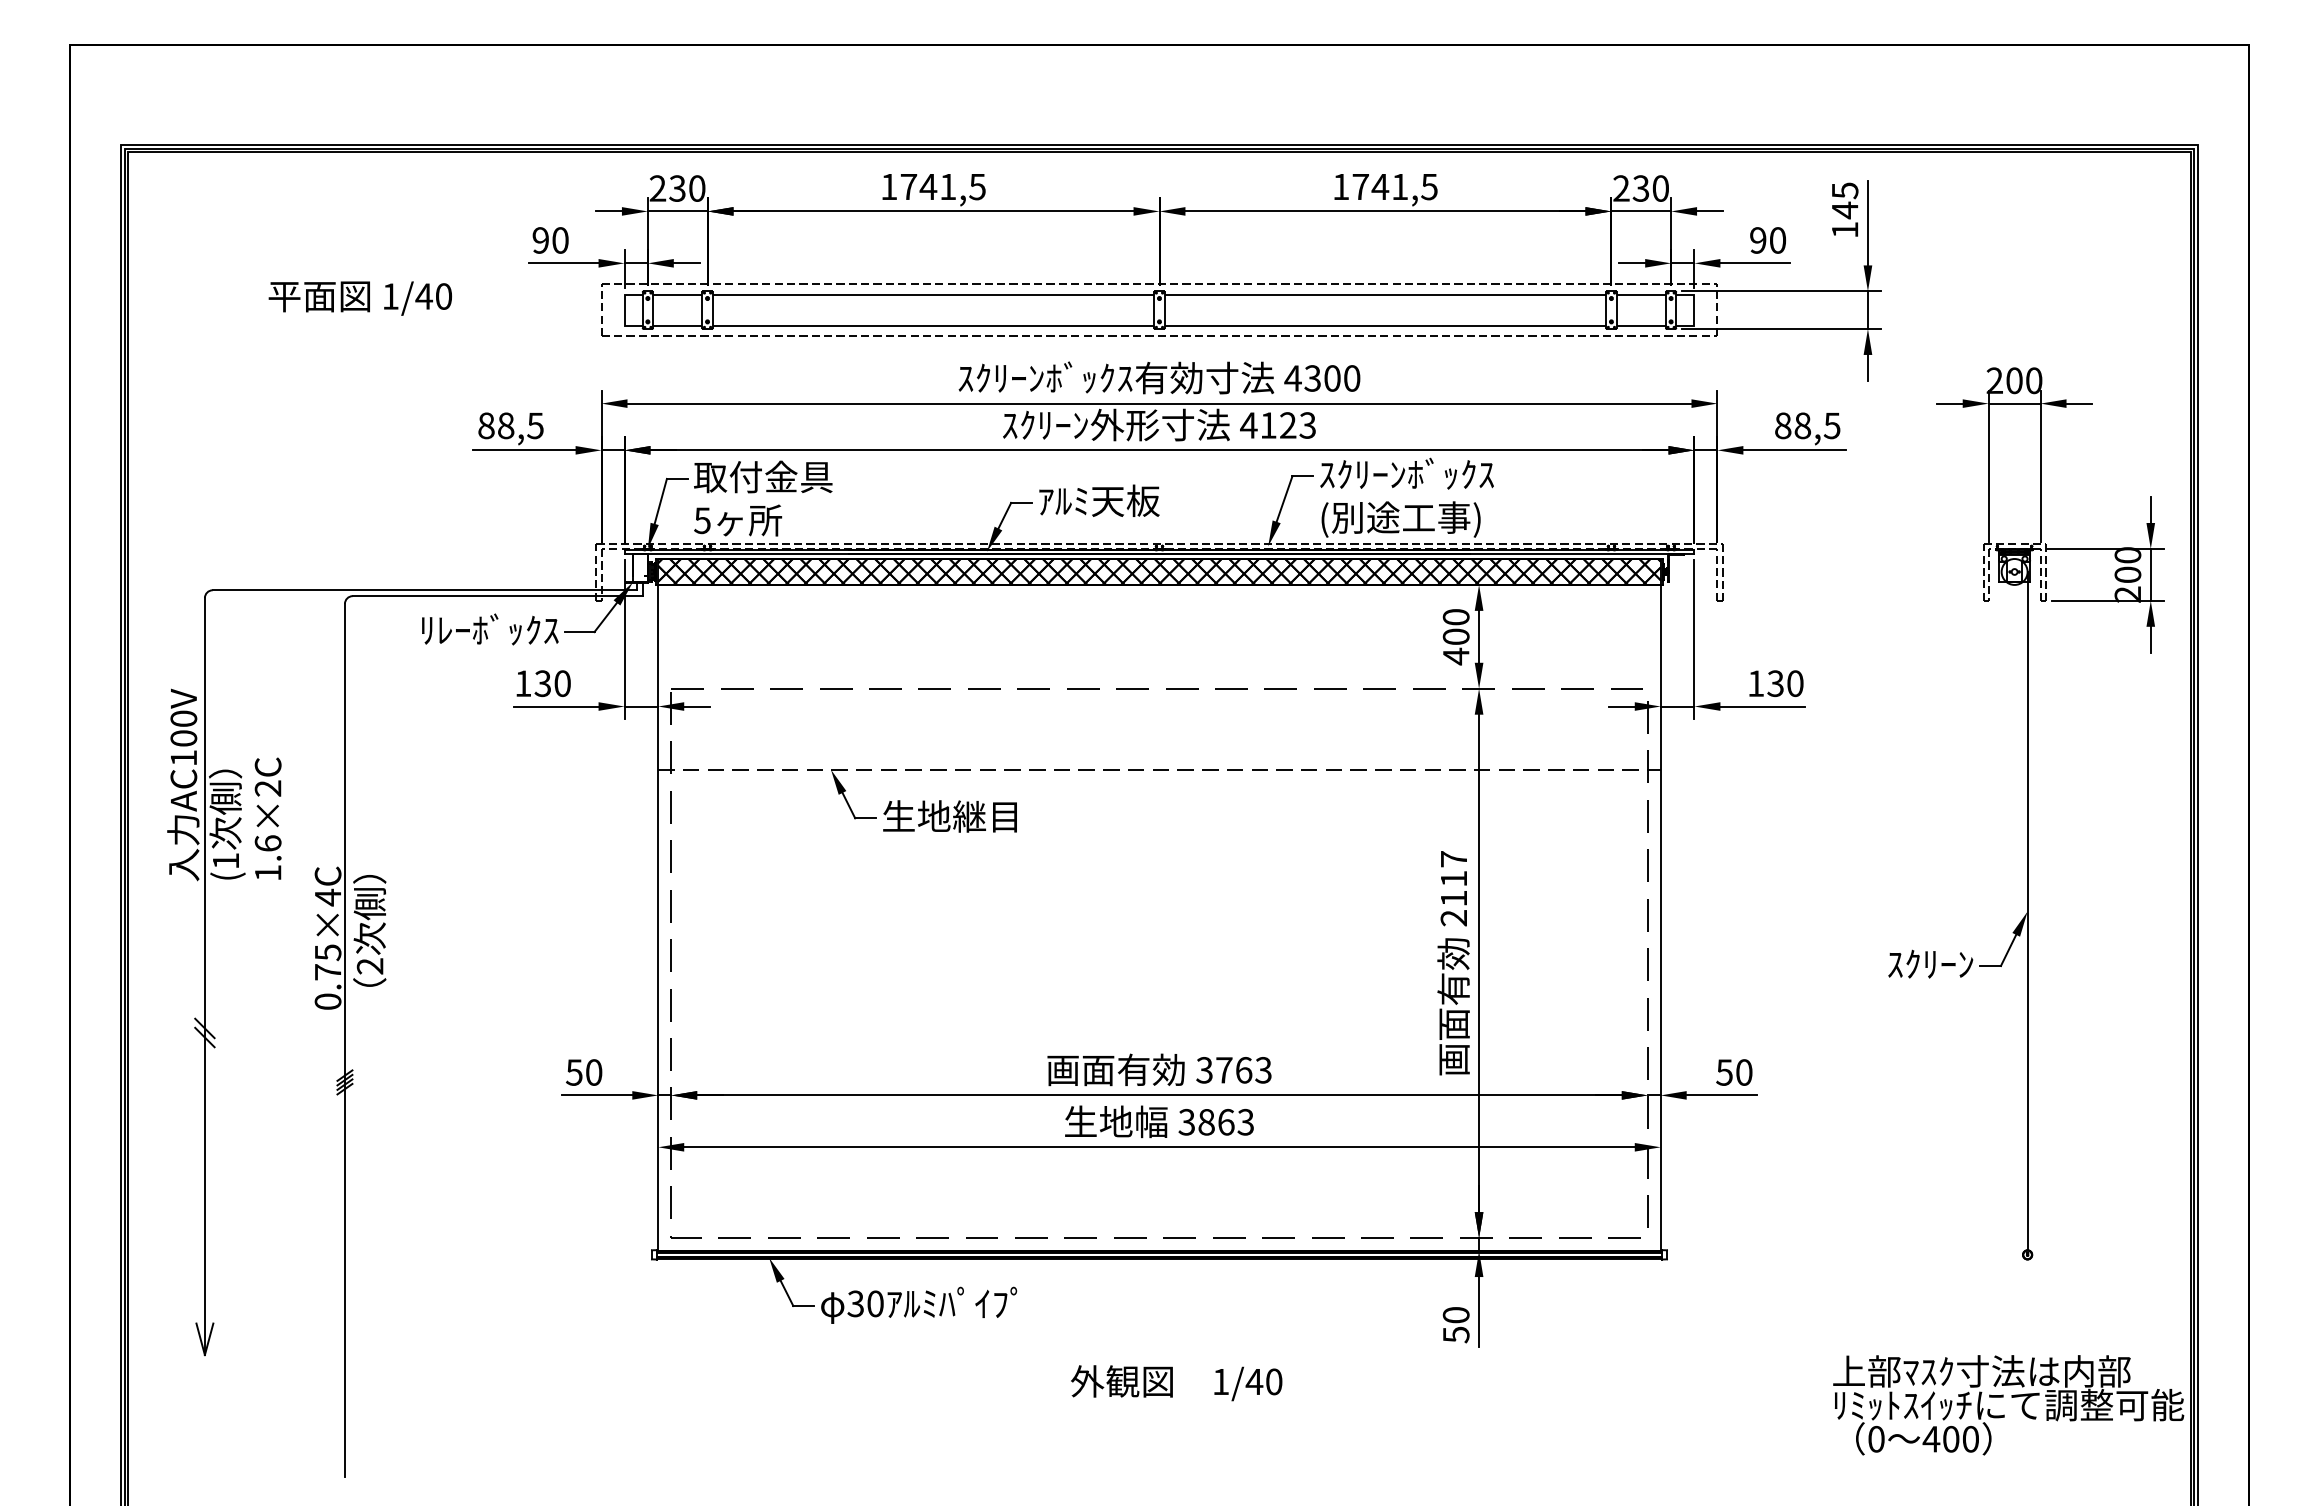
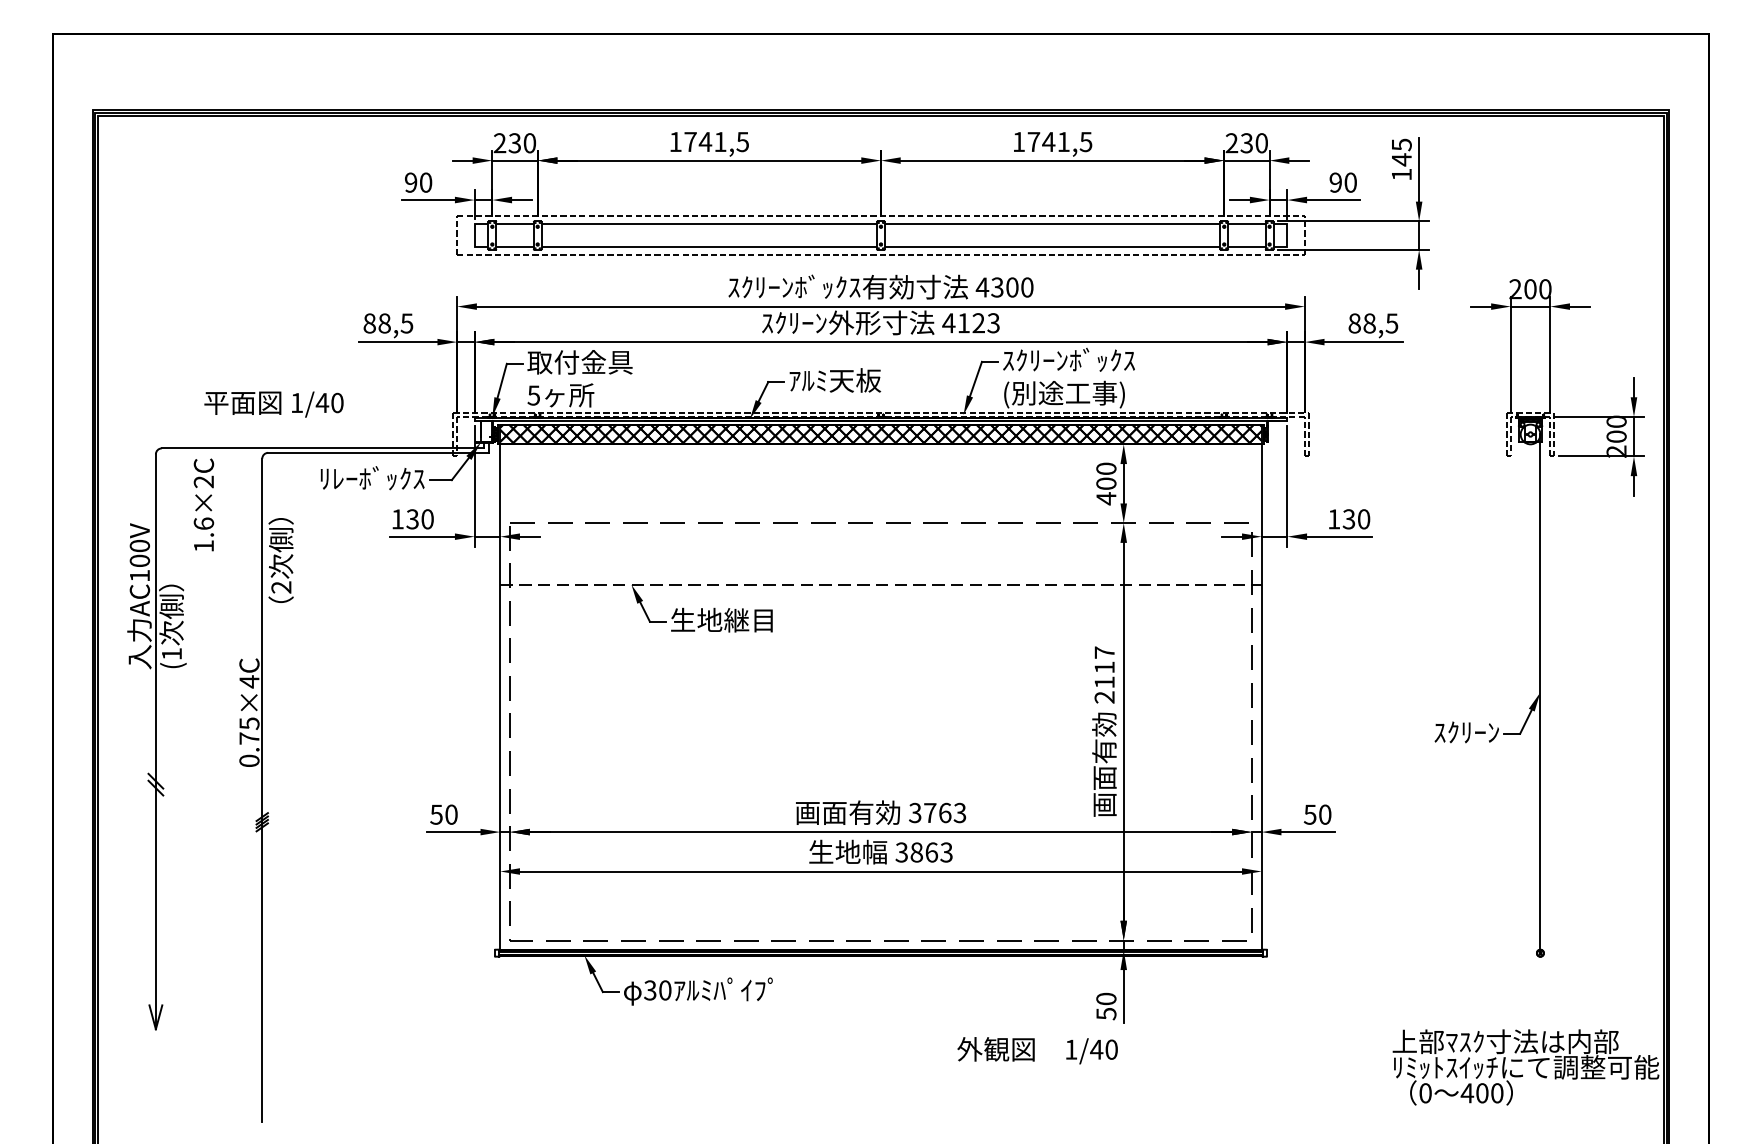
text: (359, 298) -> (273, 404), moved
text: (267, 818) -> (203, 504), moved
text: (369, 930) -> (280, 560), moved
text: (1176, 1383) -> (1037, 1050), moved

